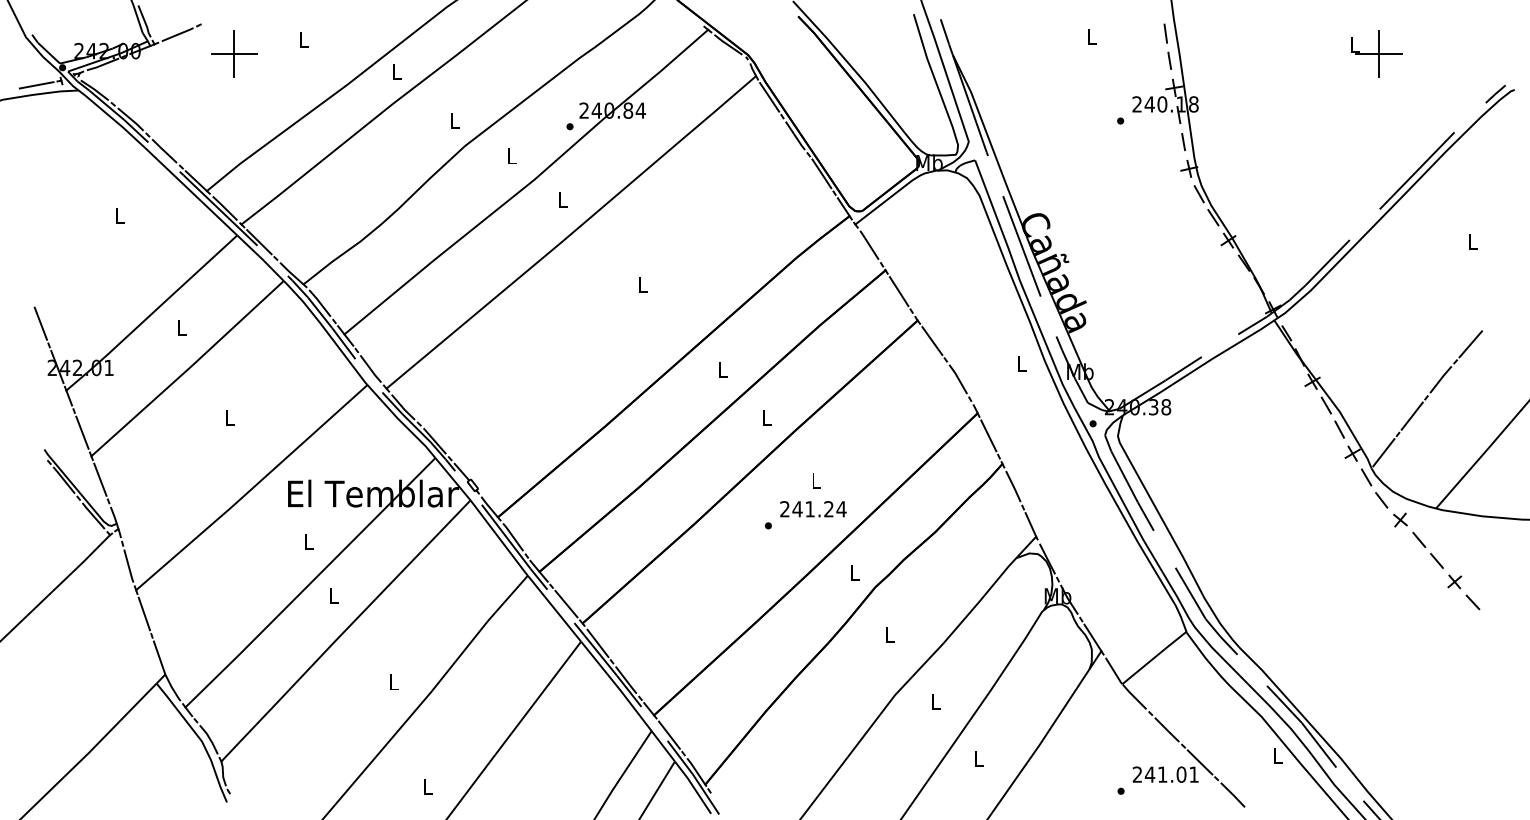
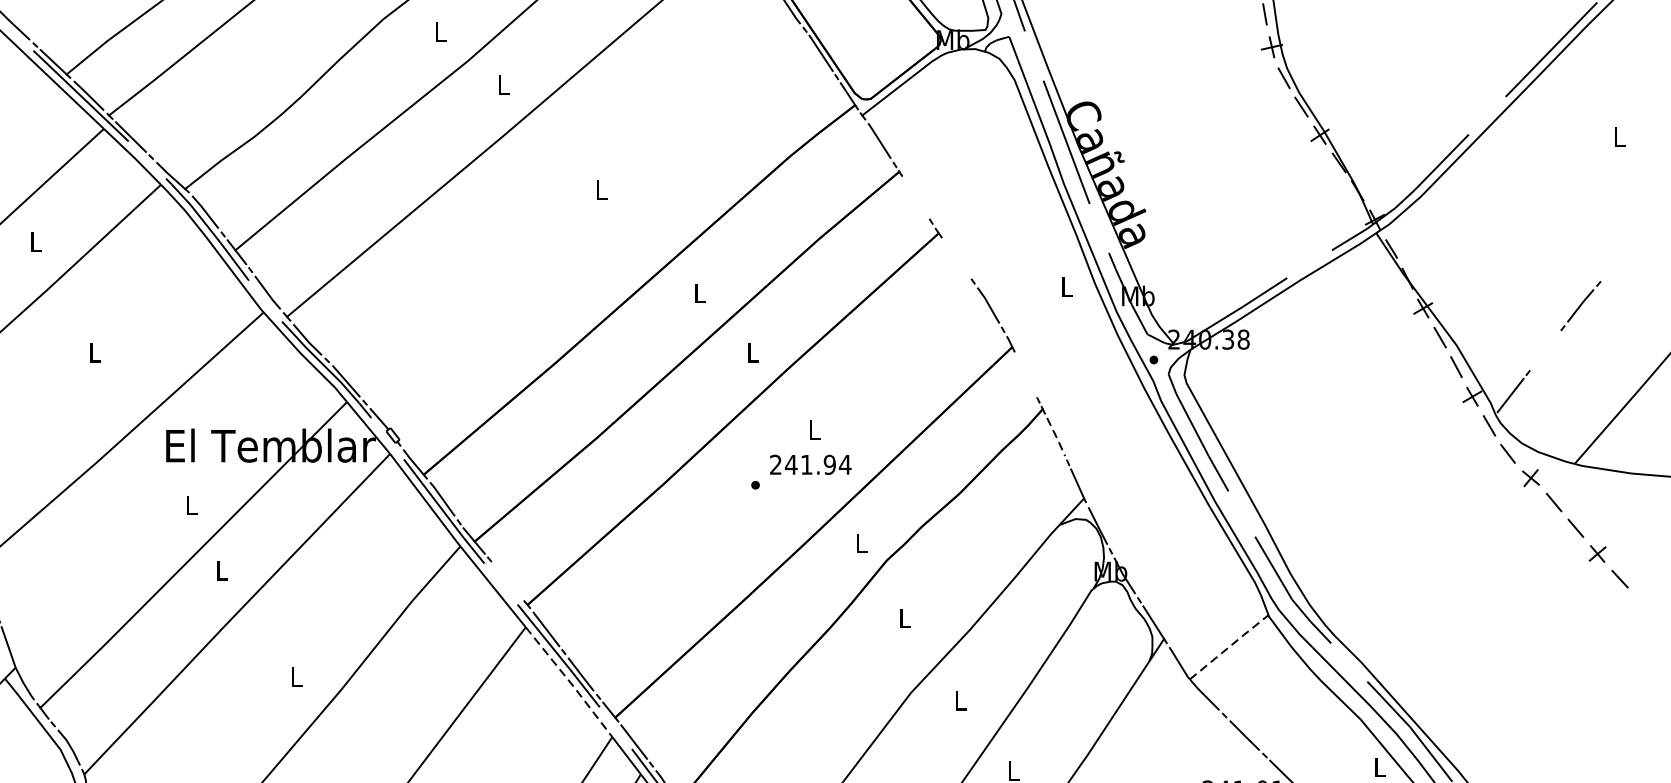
line: (898, 291) -> (915, 197), removed
line: (932, 341) -> (956, 259), removed
line: (1470, 344) -> (1616, 262), removed
line: (1411, 415) -> (1544, 349), removed
line: (988, 435) -> (1025, 374), removed
line: (1013, 486) -> (1056, 436), solid -> dashed
text: (828, 509) -> (829, 465), 241.24 -> 241.94
line: (566, 603) -> (507, 580), removed
line: (1155, 657) -> (1230, 646), solid -> dashed
line: (617, 686) -> (570, 682), solid -> dashed

